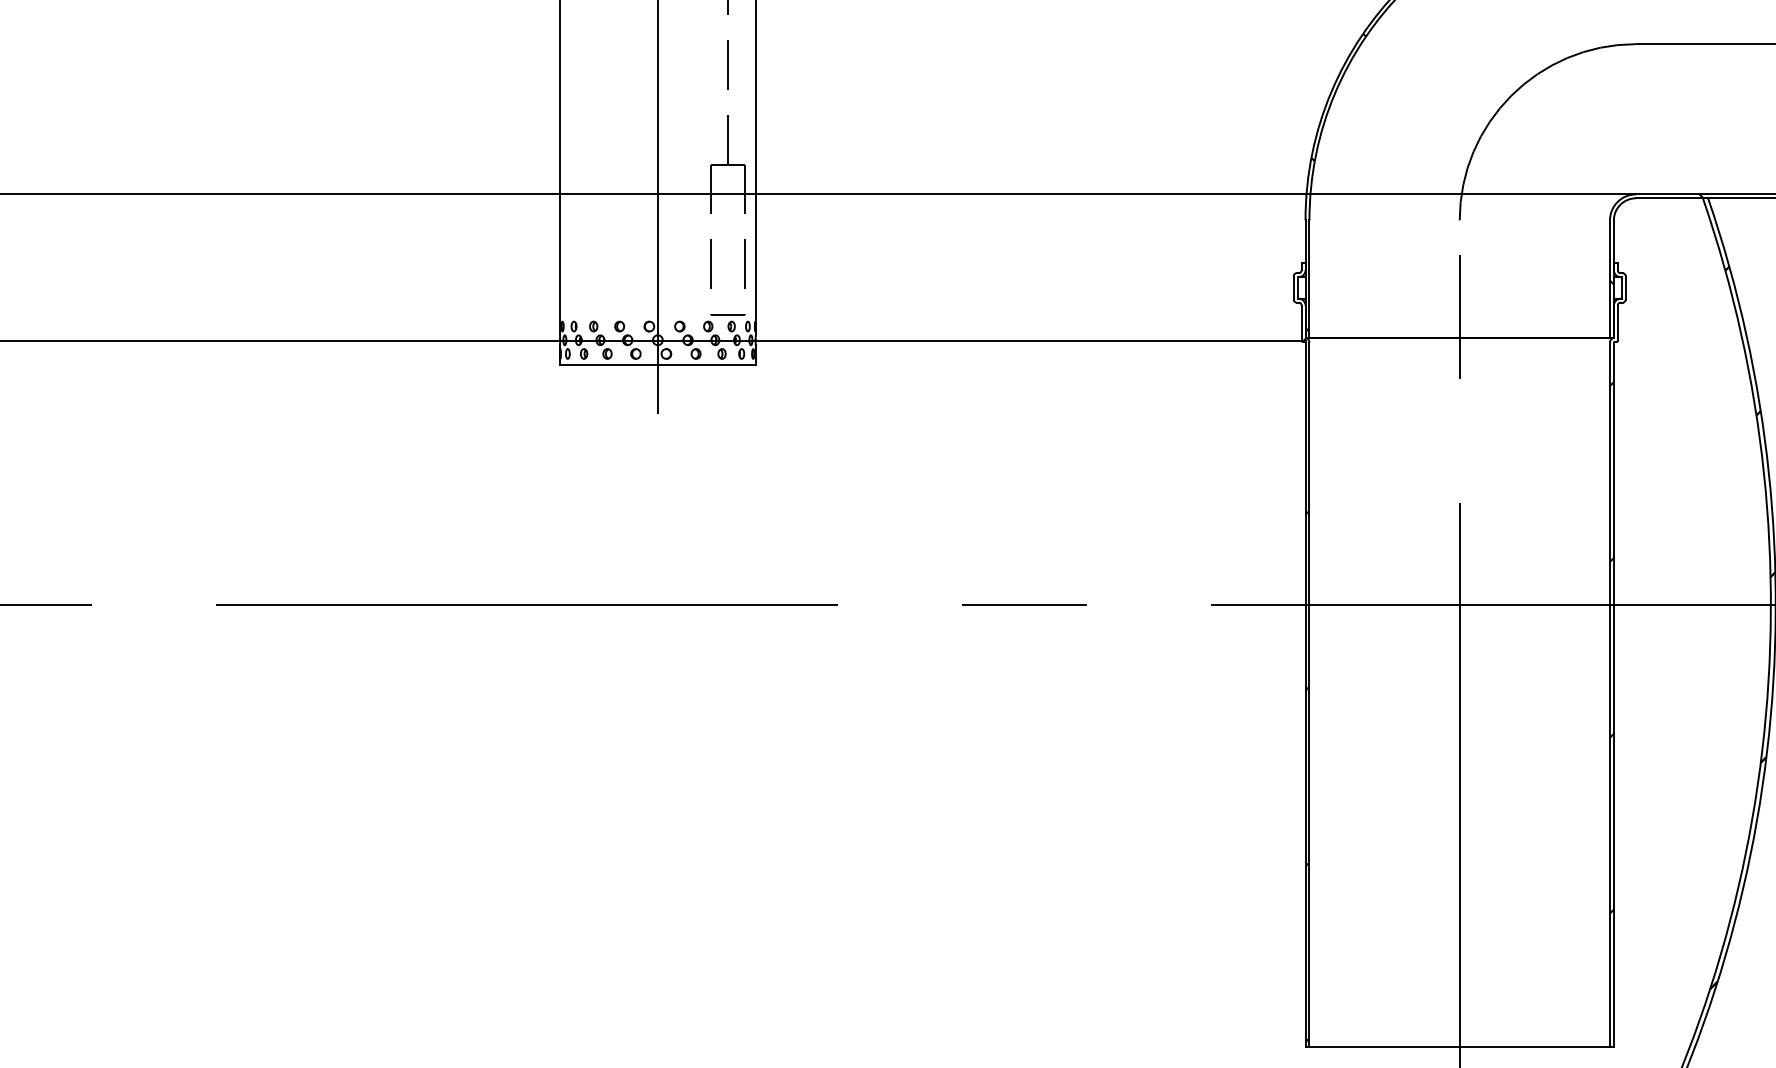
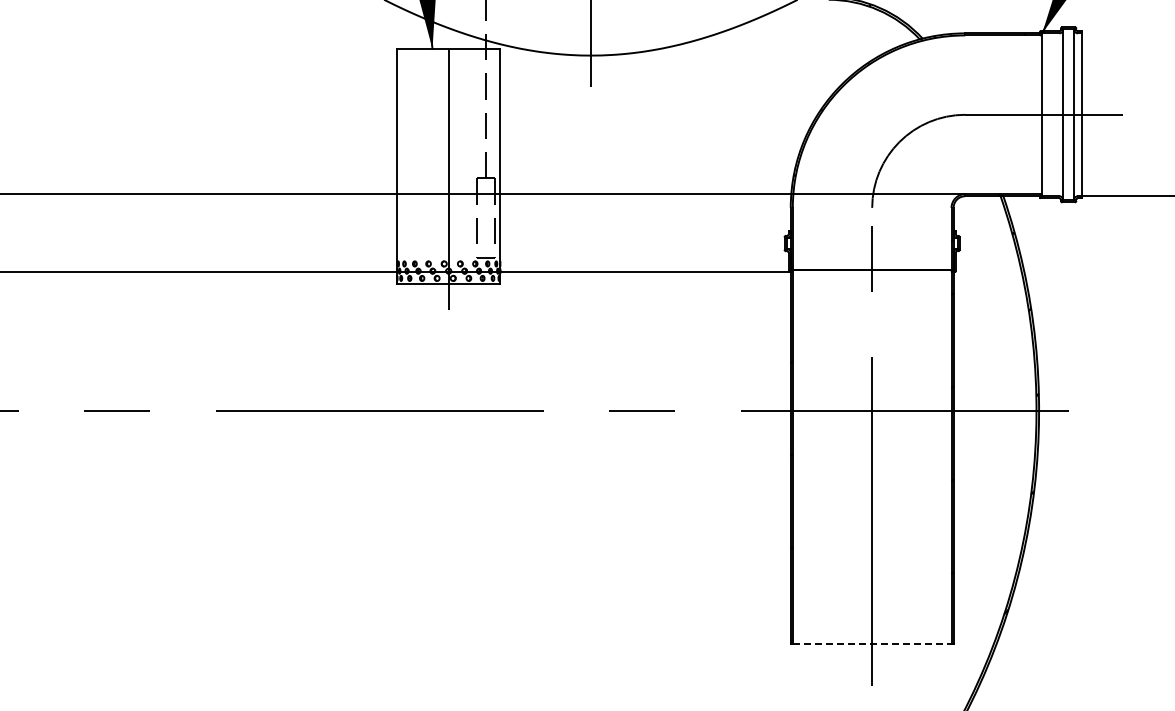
line: (1460, 1047) -> (872, 644), solid -> dashed

